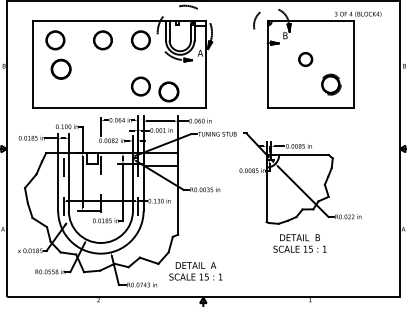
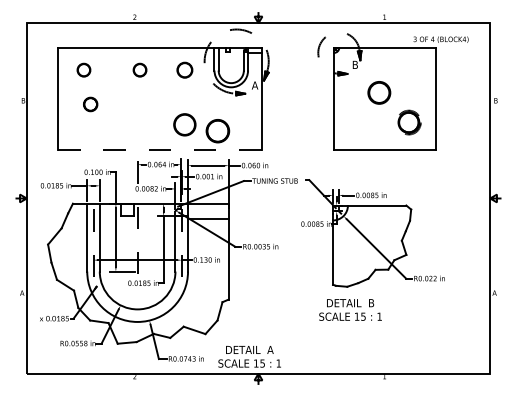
circle: (55, 39) -> (83, 69), size x0.6
circle: (102, 39) -> (139, 69), size x0.6
circle: (140, 39) -> (184, 69), size x0.7
circle: (305, 59) -> (378, 92), size x1.4
circle: (60, 69) -> (90, 104), size x0.6
line: (119, 107) -> (159, 149), solid -> dashed
text: (299, 243) -> (350, 309), moved
text: (195, 271) -> (249, 356), moved

